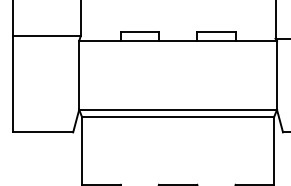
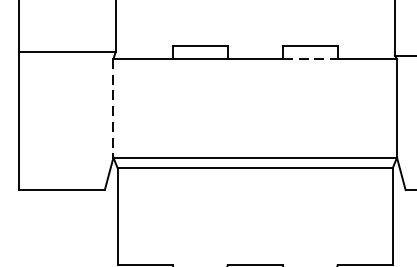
line: (216, 40) -> (310, 58), solid -> dashed
line: (79, 75) -> (113, 108), solid -> dashed

